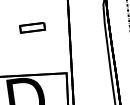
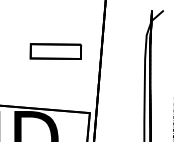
part: (32, 27) -> (55, 51), size x1.67

